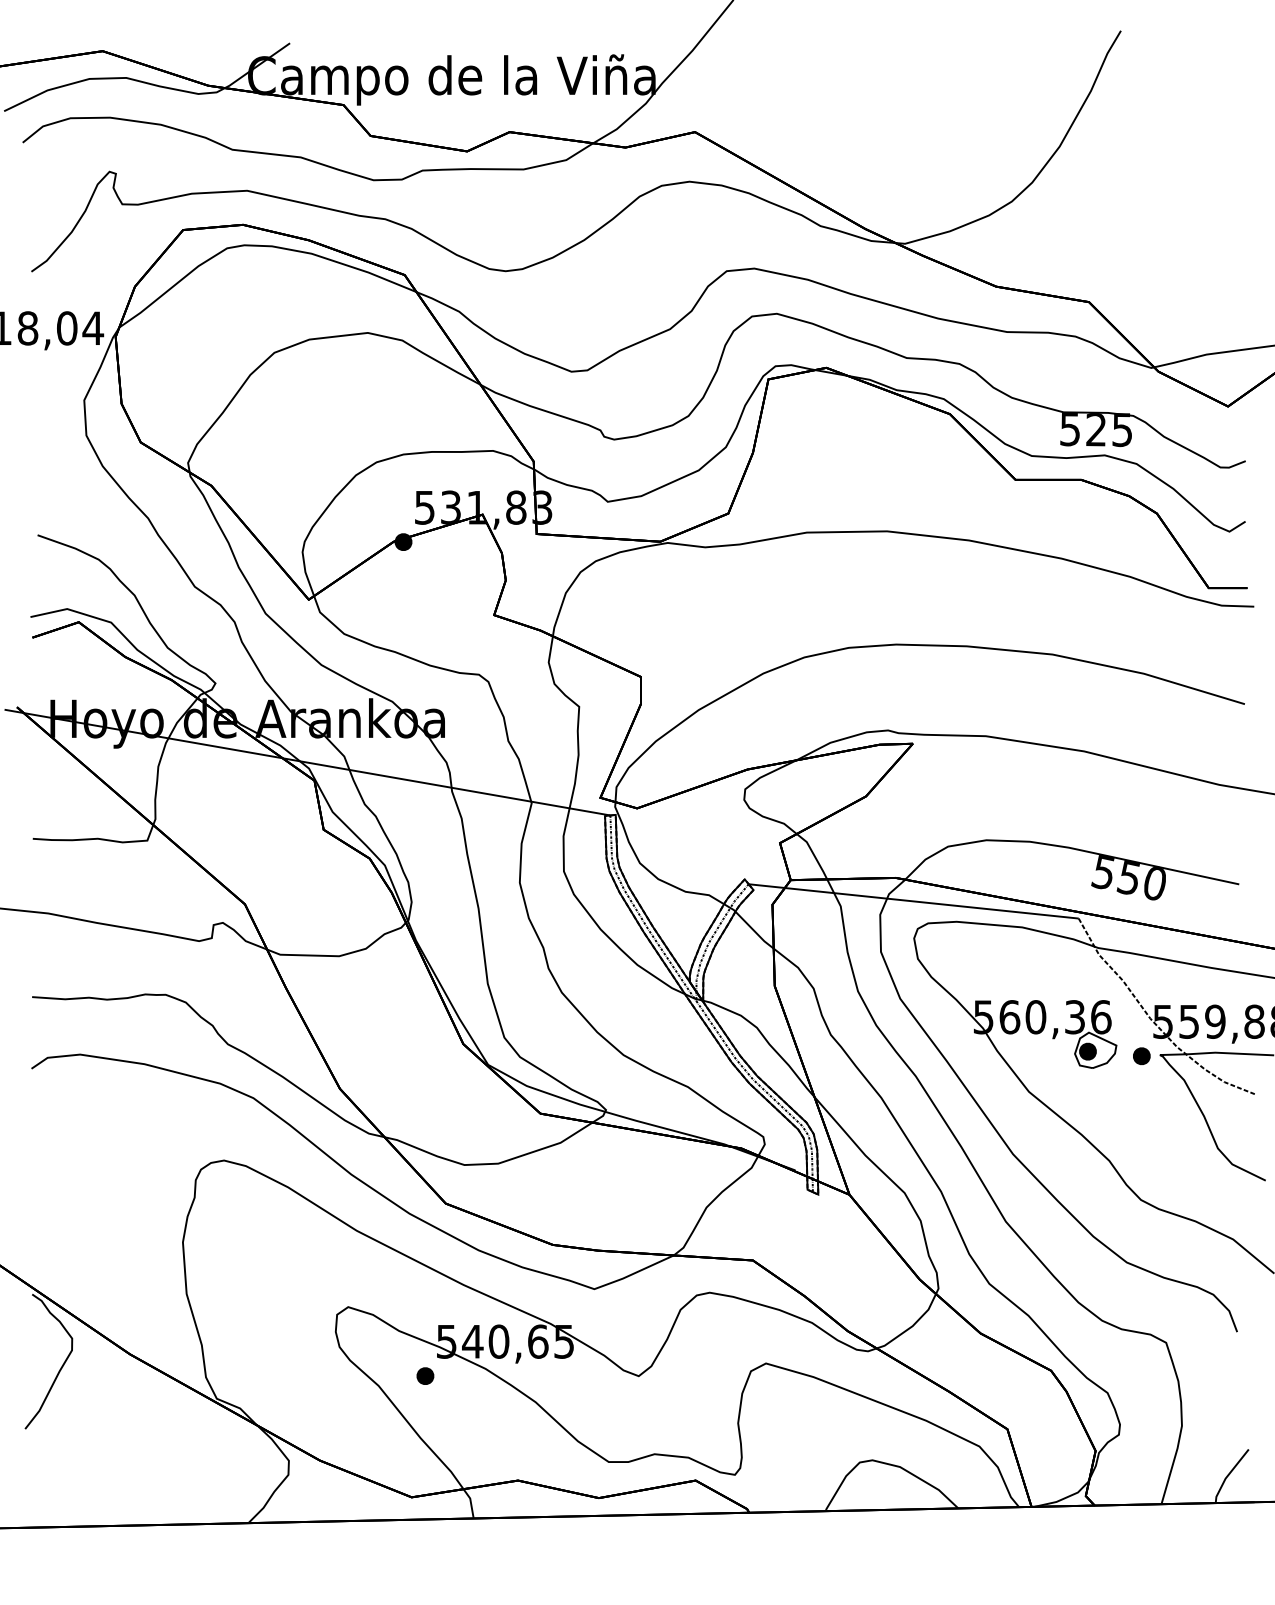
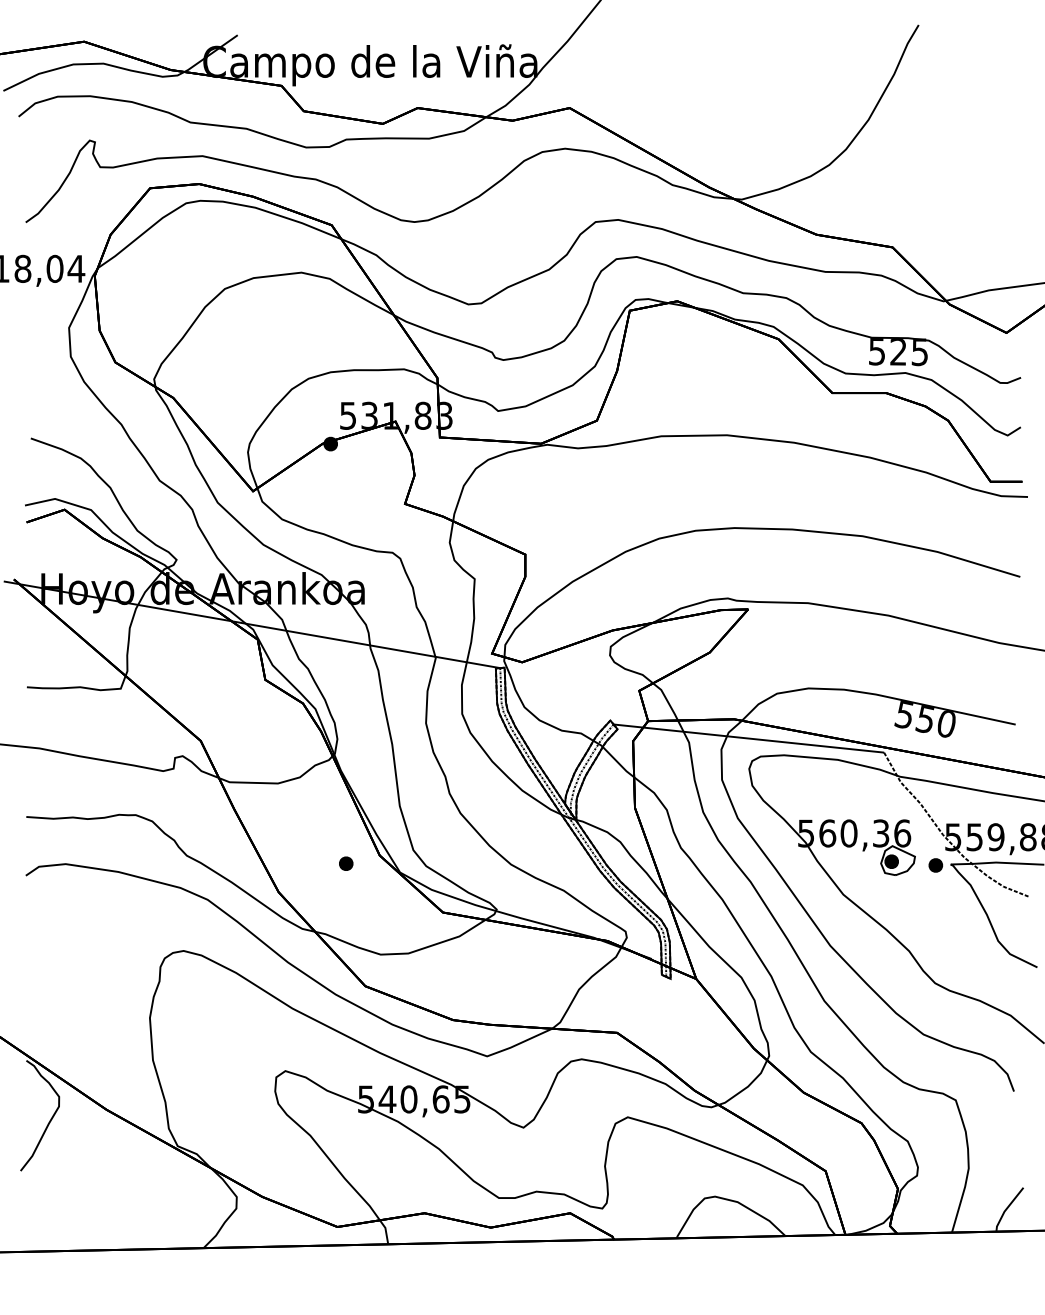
part: (425, 1375) -> (346, 863), moved

